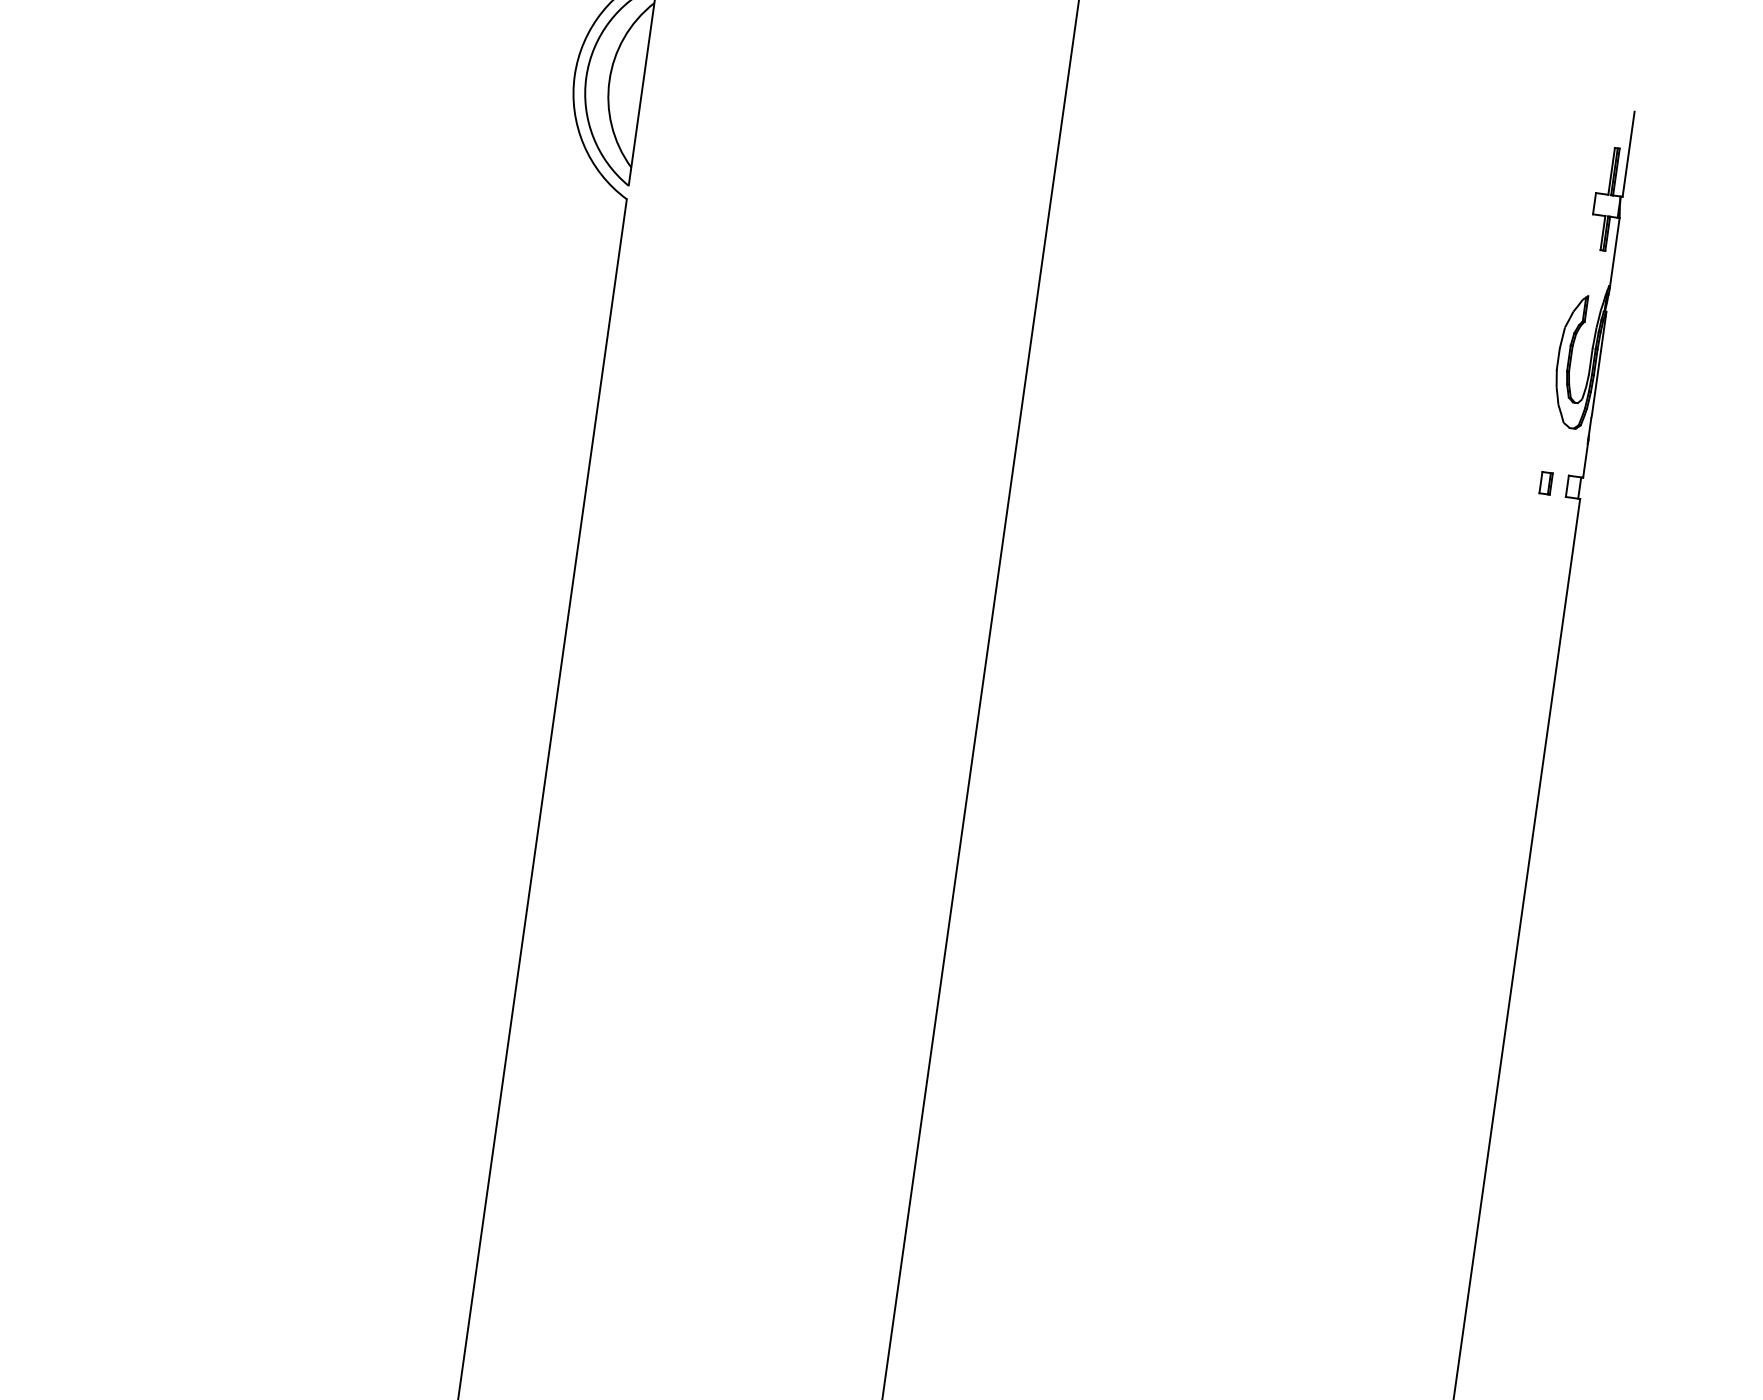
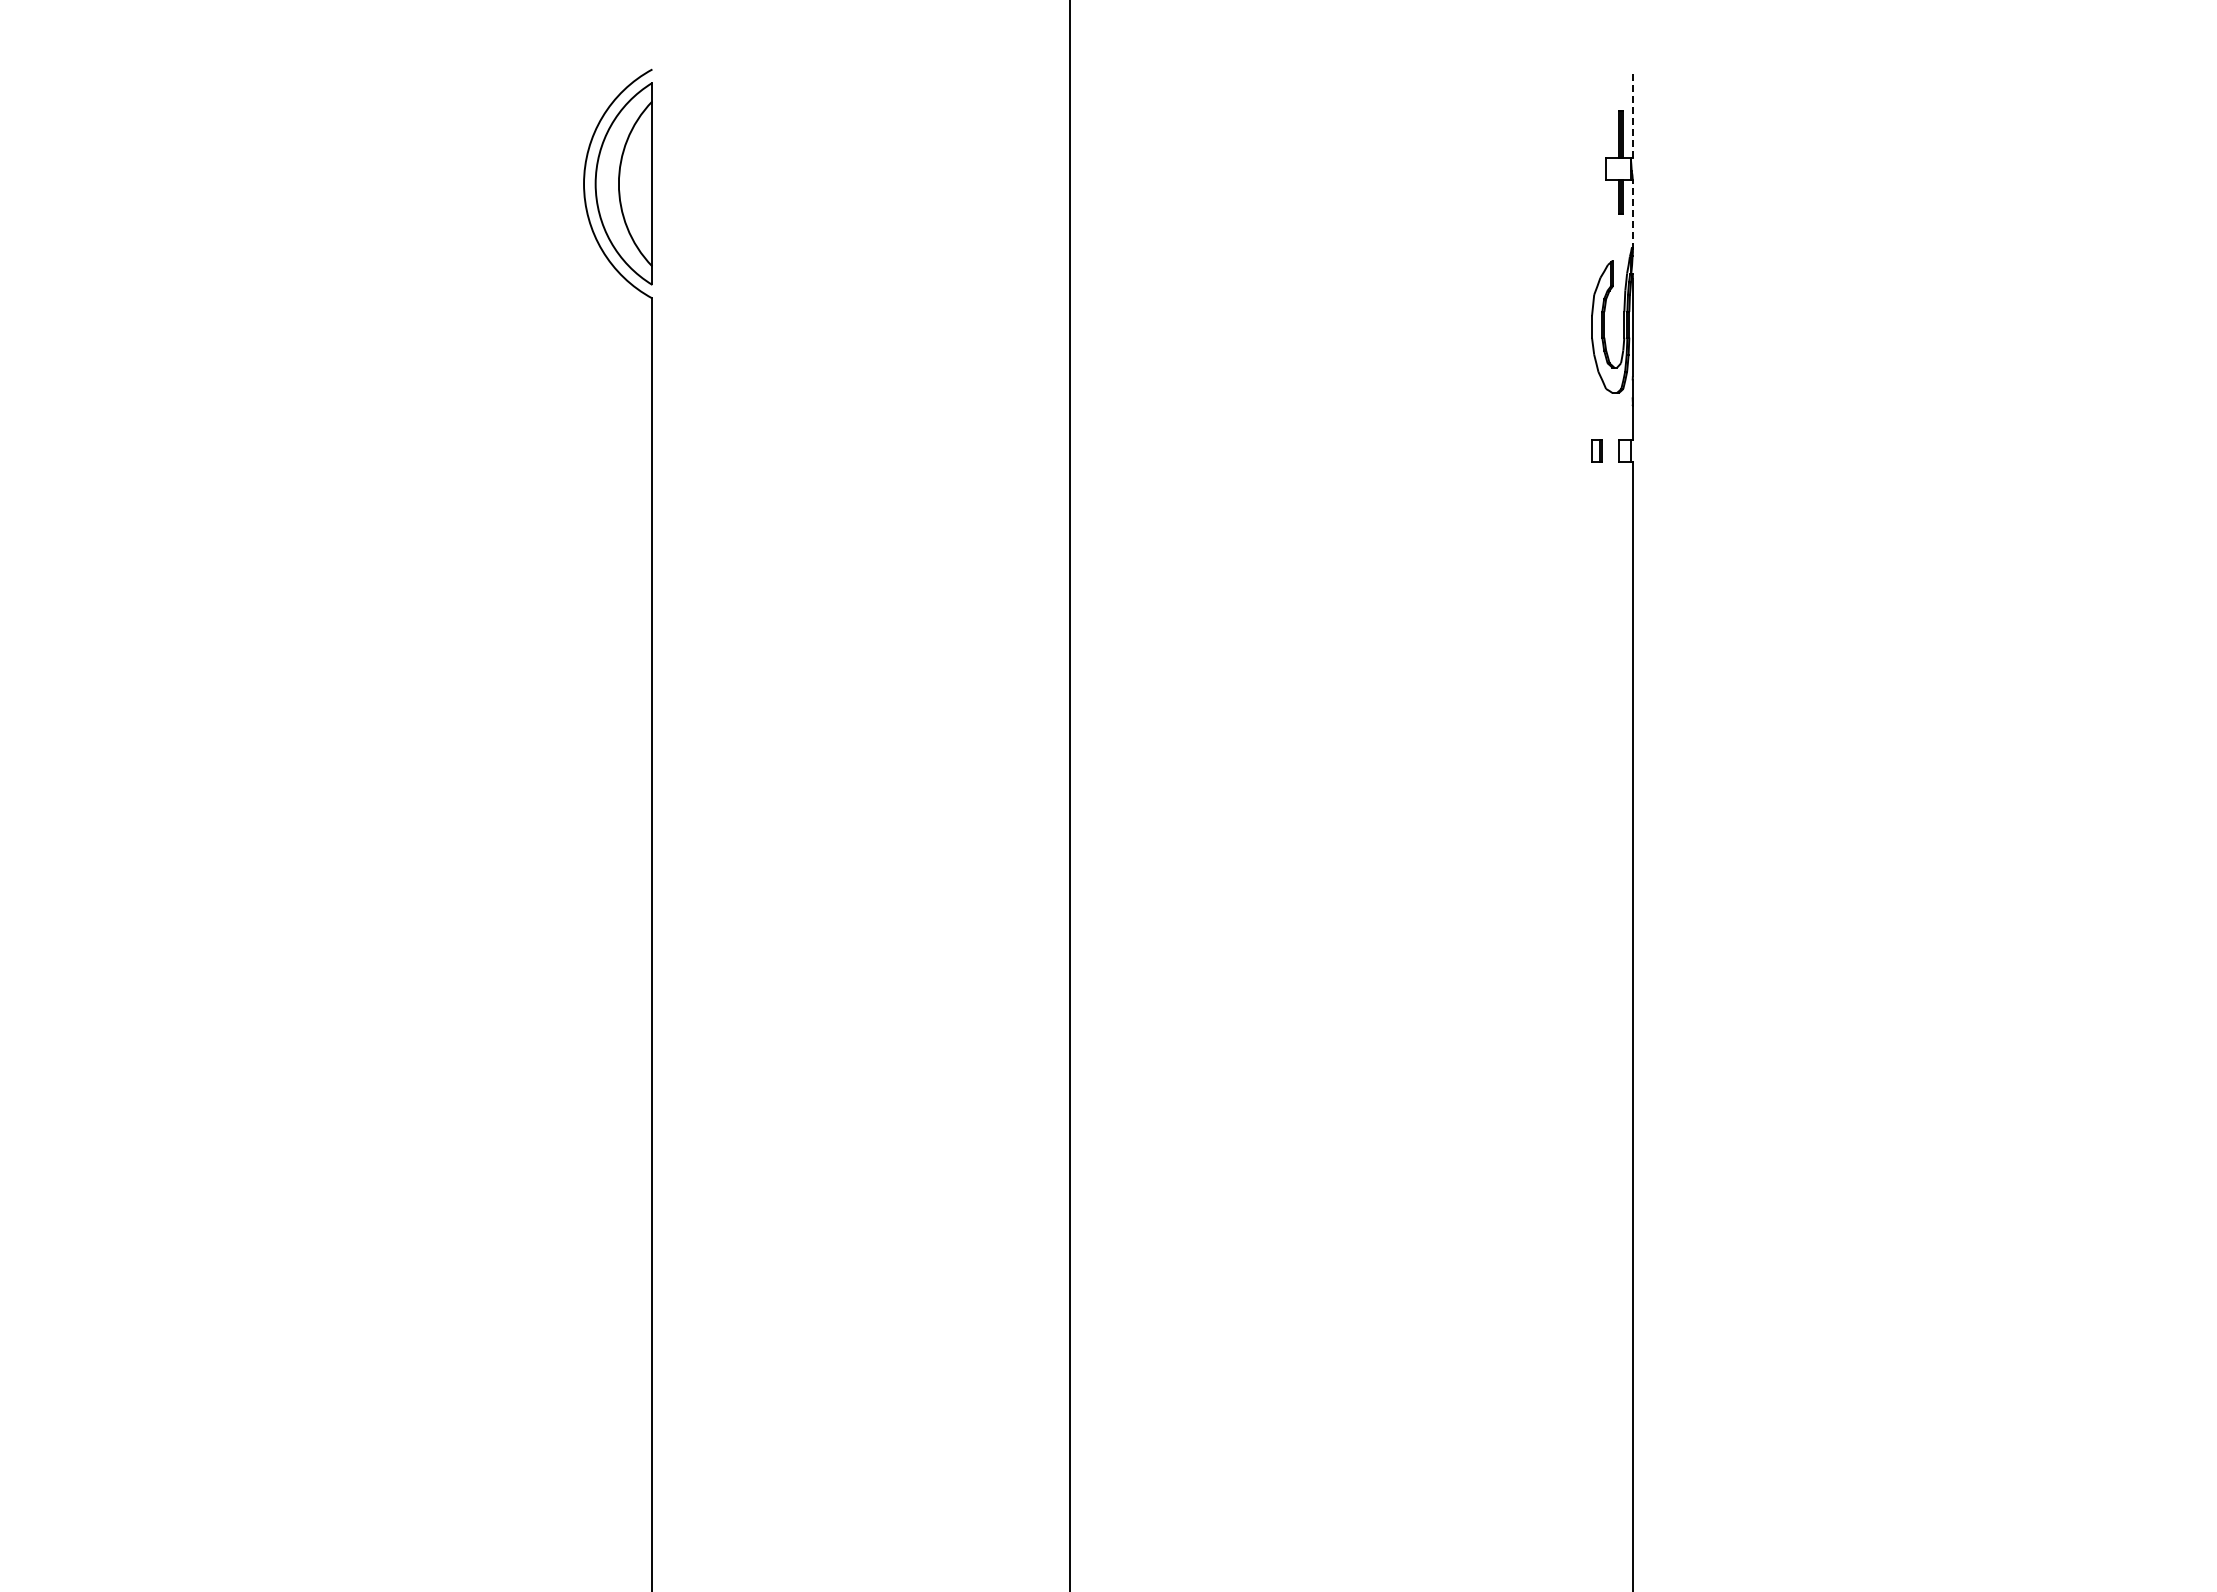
line: (1628, 154) -> (1632, 115), solid -> dashed
line: (1614, 252) -> (1632, 214), solid -> dashed

